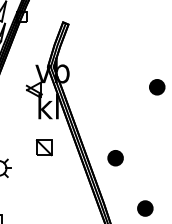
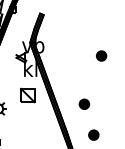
part: (43, 147) -> (27, 95), size x1.4
part: (115, 156) -> (84, 103), moved

